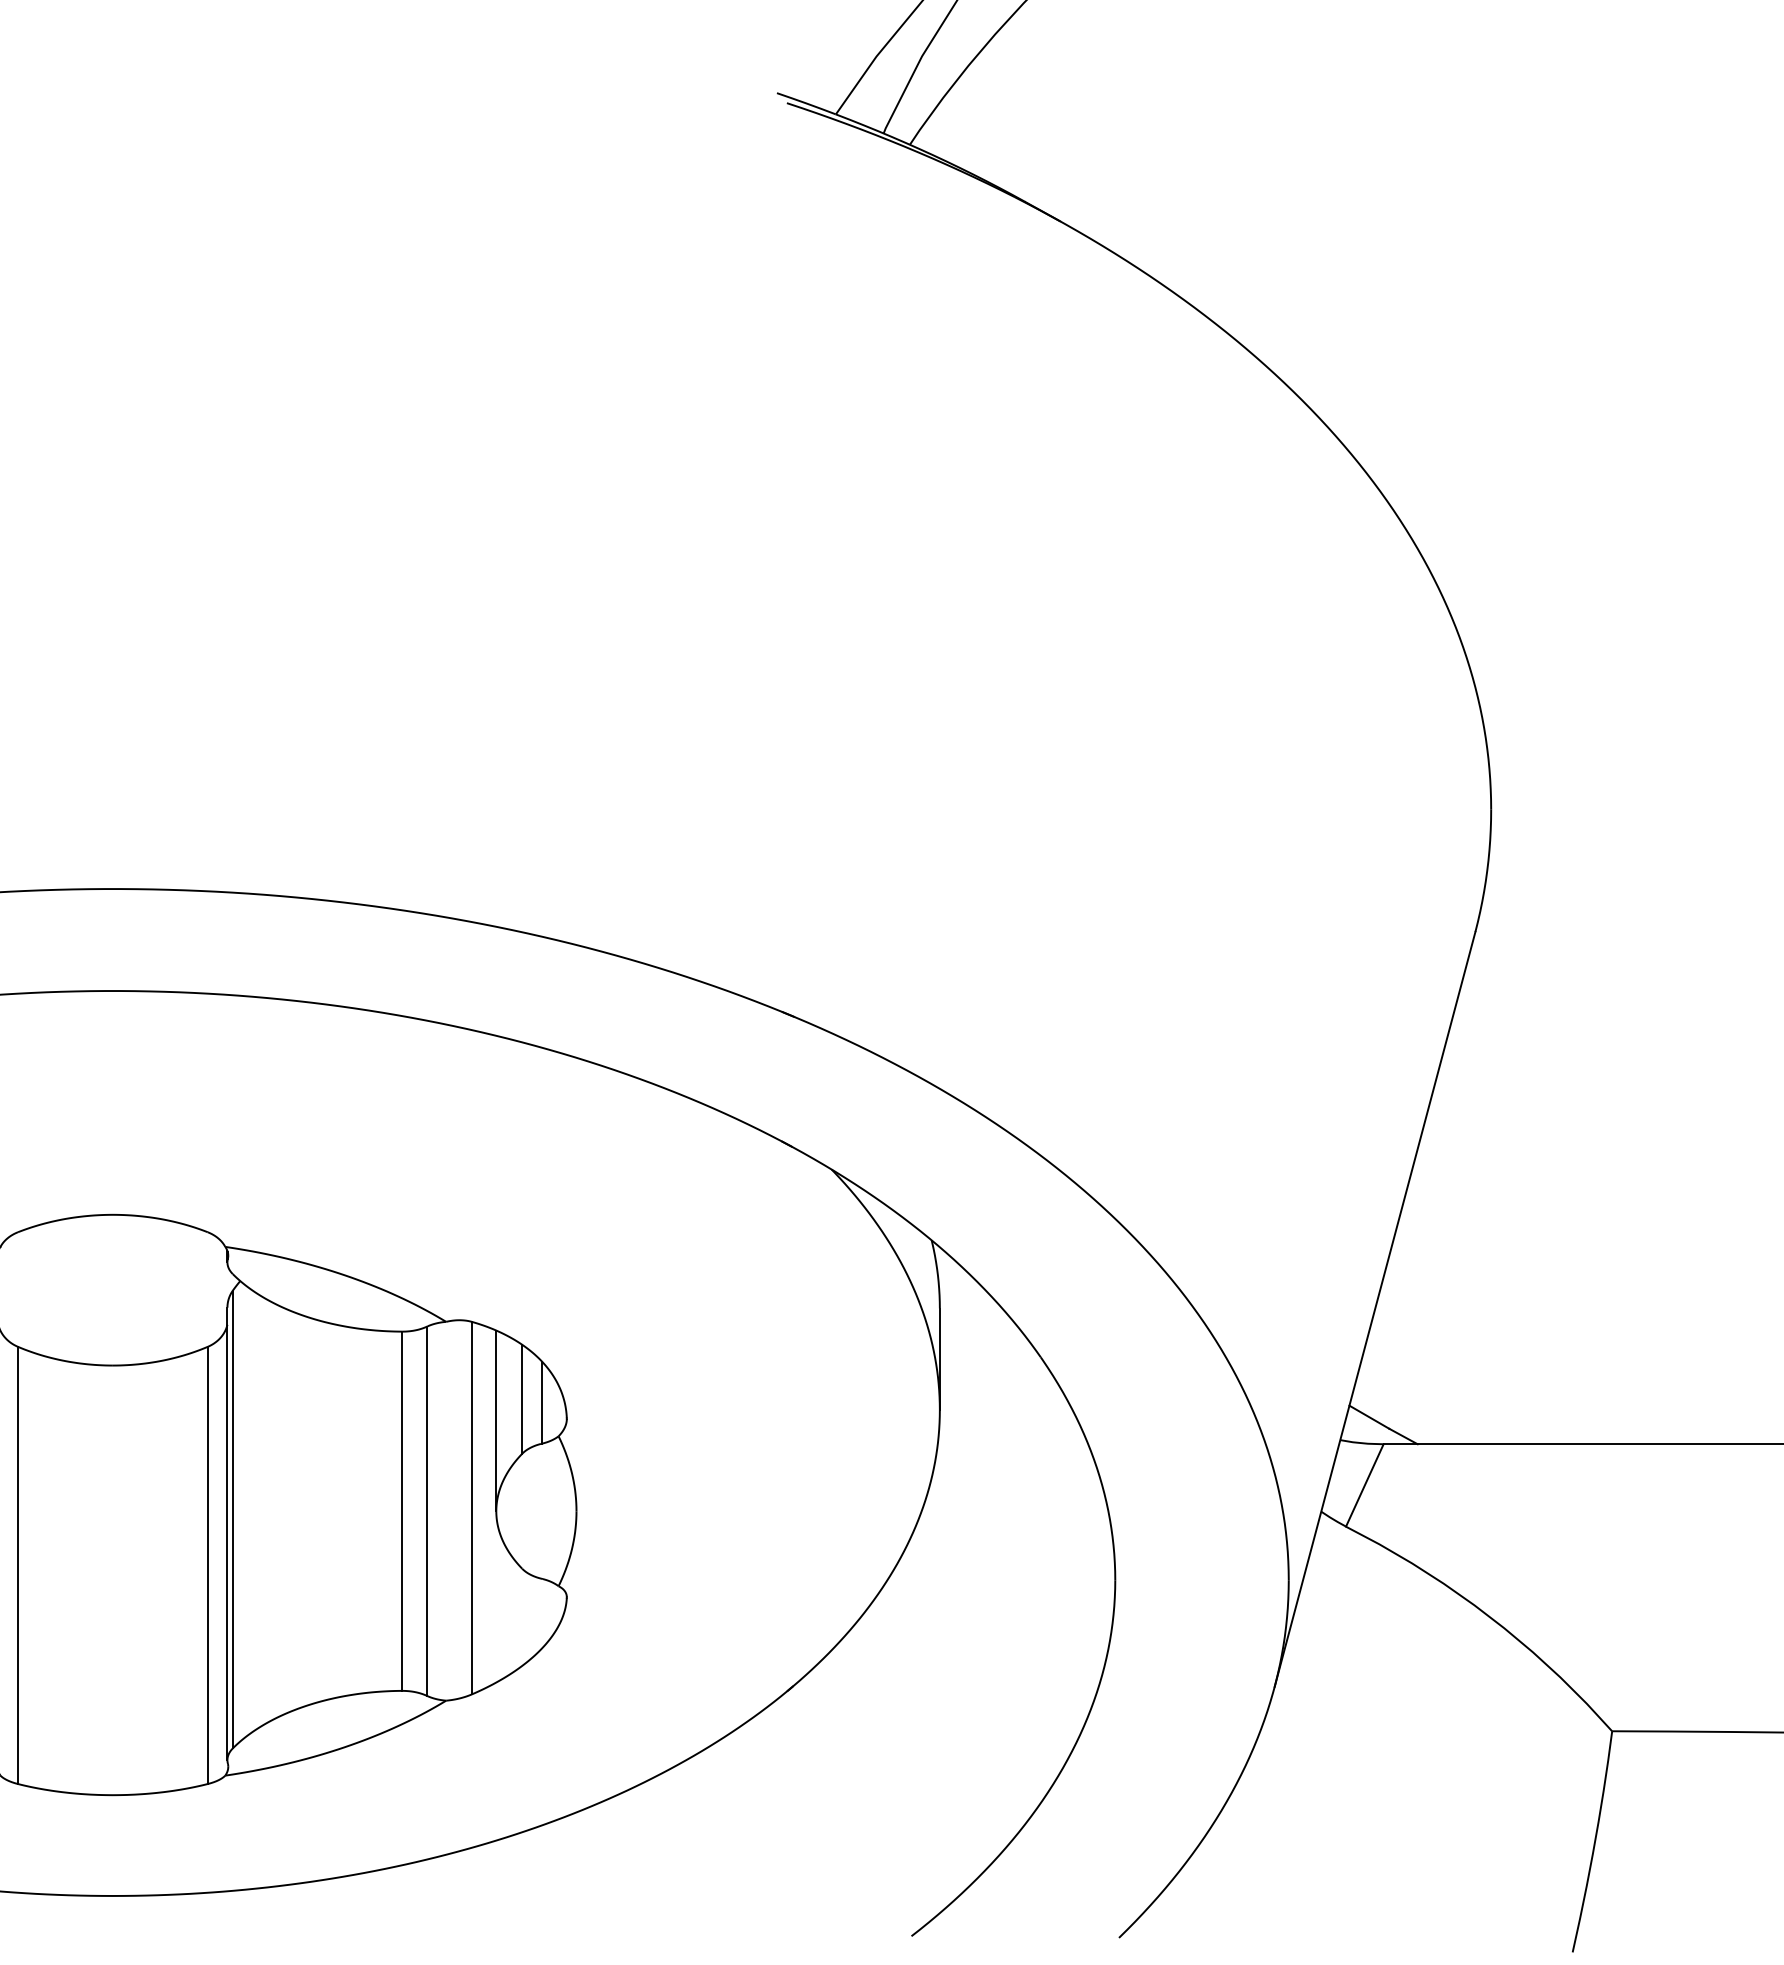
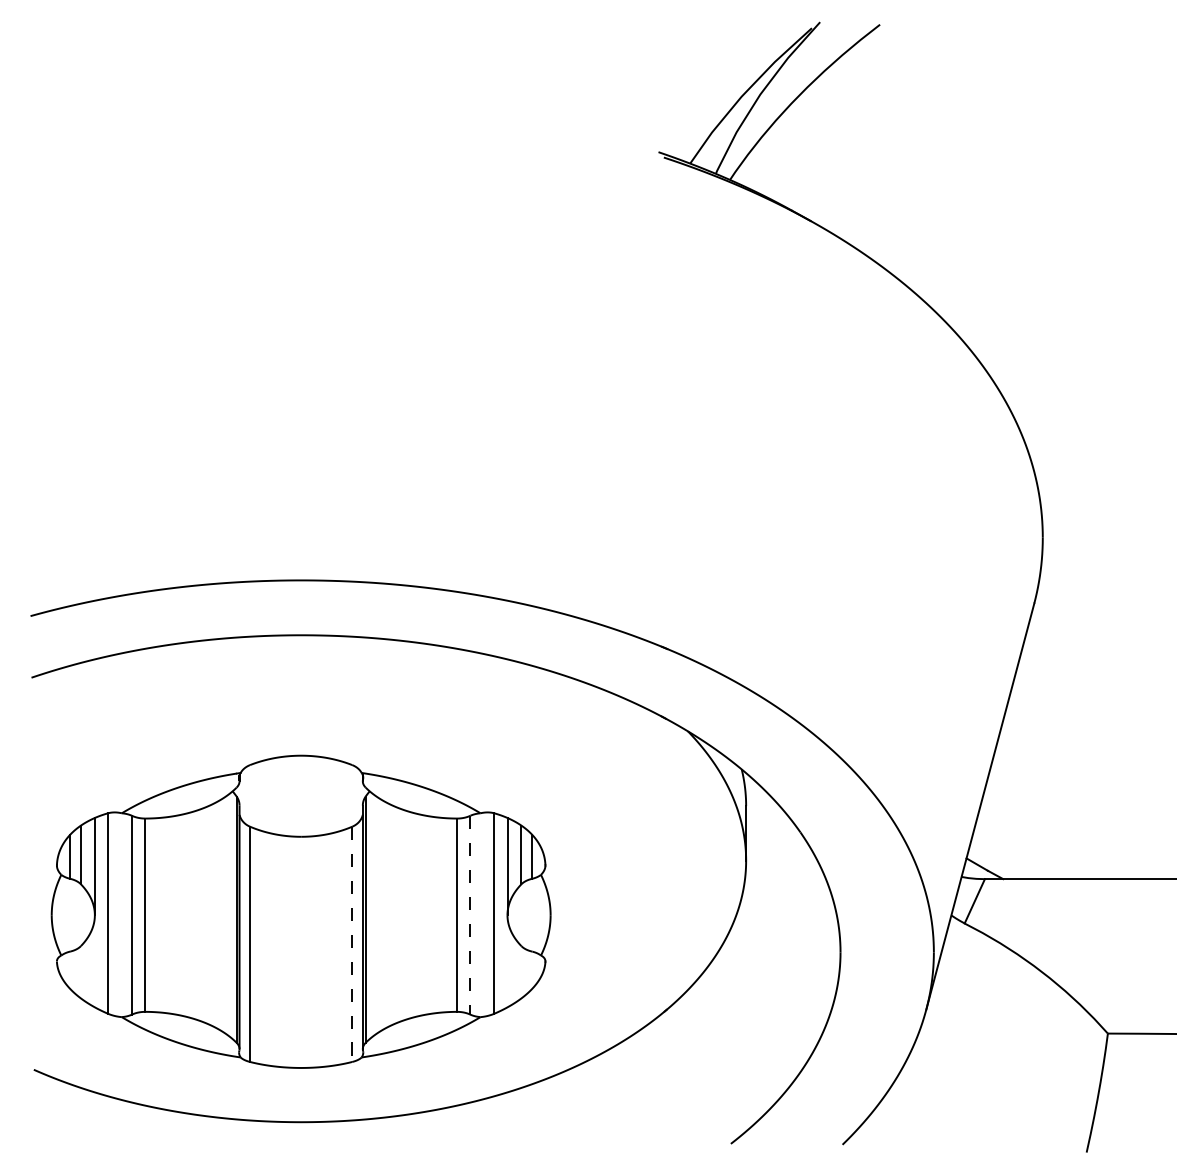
line: (427, 1511) -> (470, 915), solid -> dashed
line: (208, 1565) -> (352, 944), solid -> dashed

